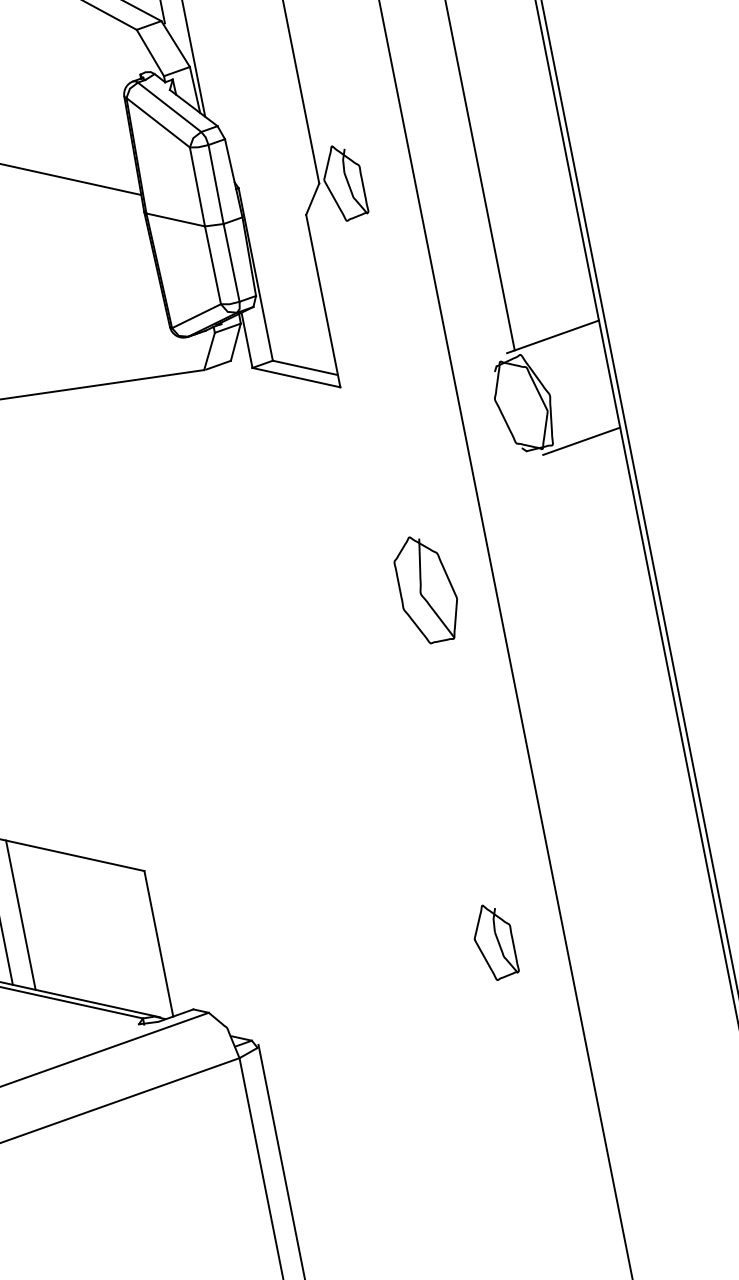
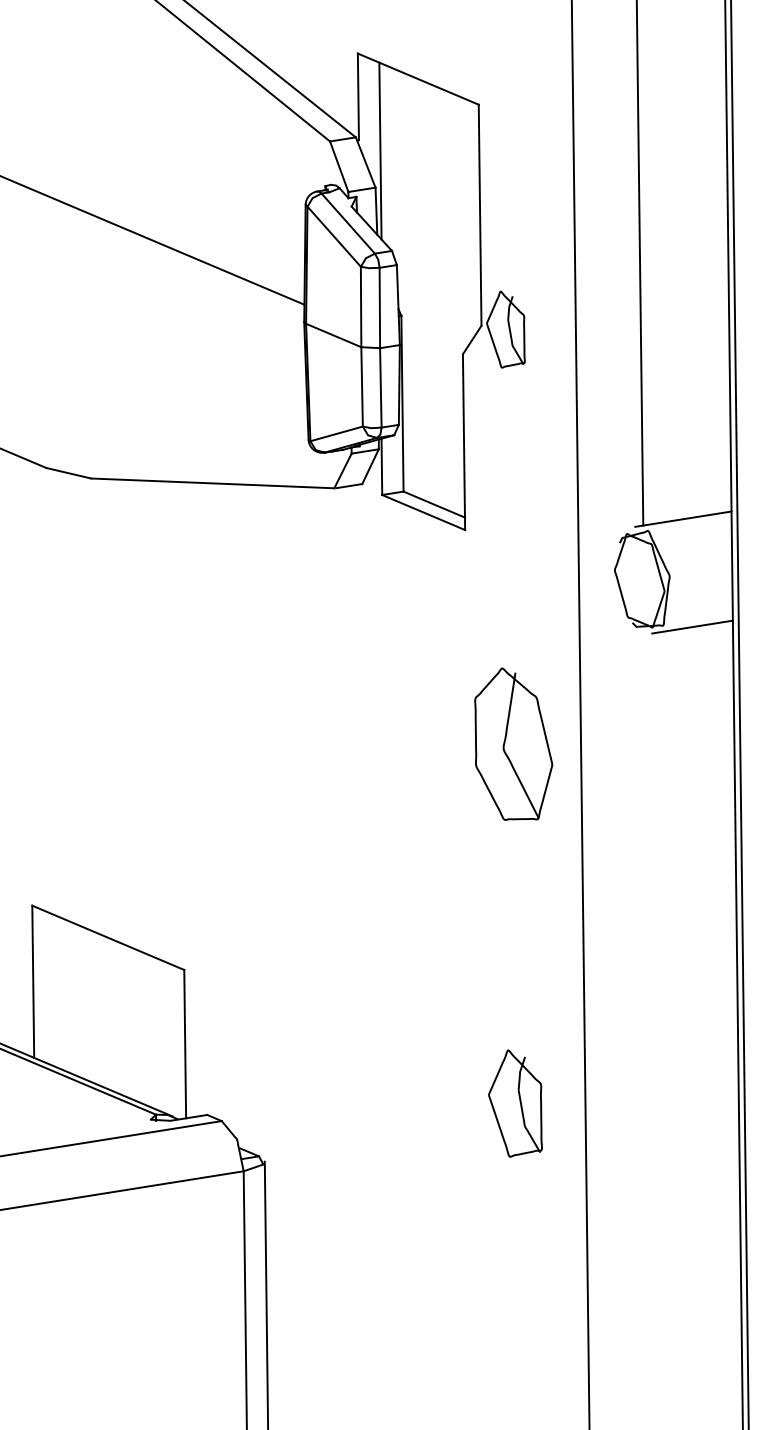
part: (427, 589) -> (513, 744), size x1.4
line: (20, 914) -> (54, 990), removed
part: (494, 941) -> (515, 1103), size x1.4

